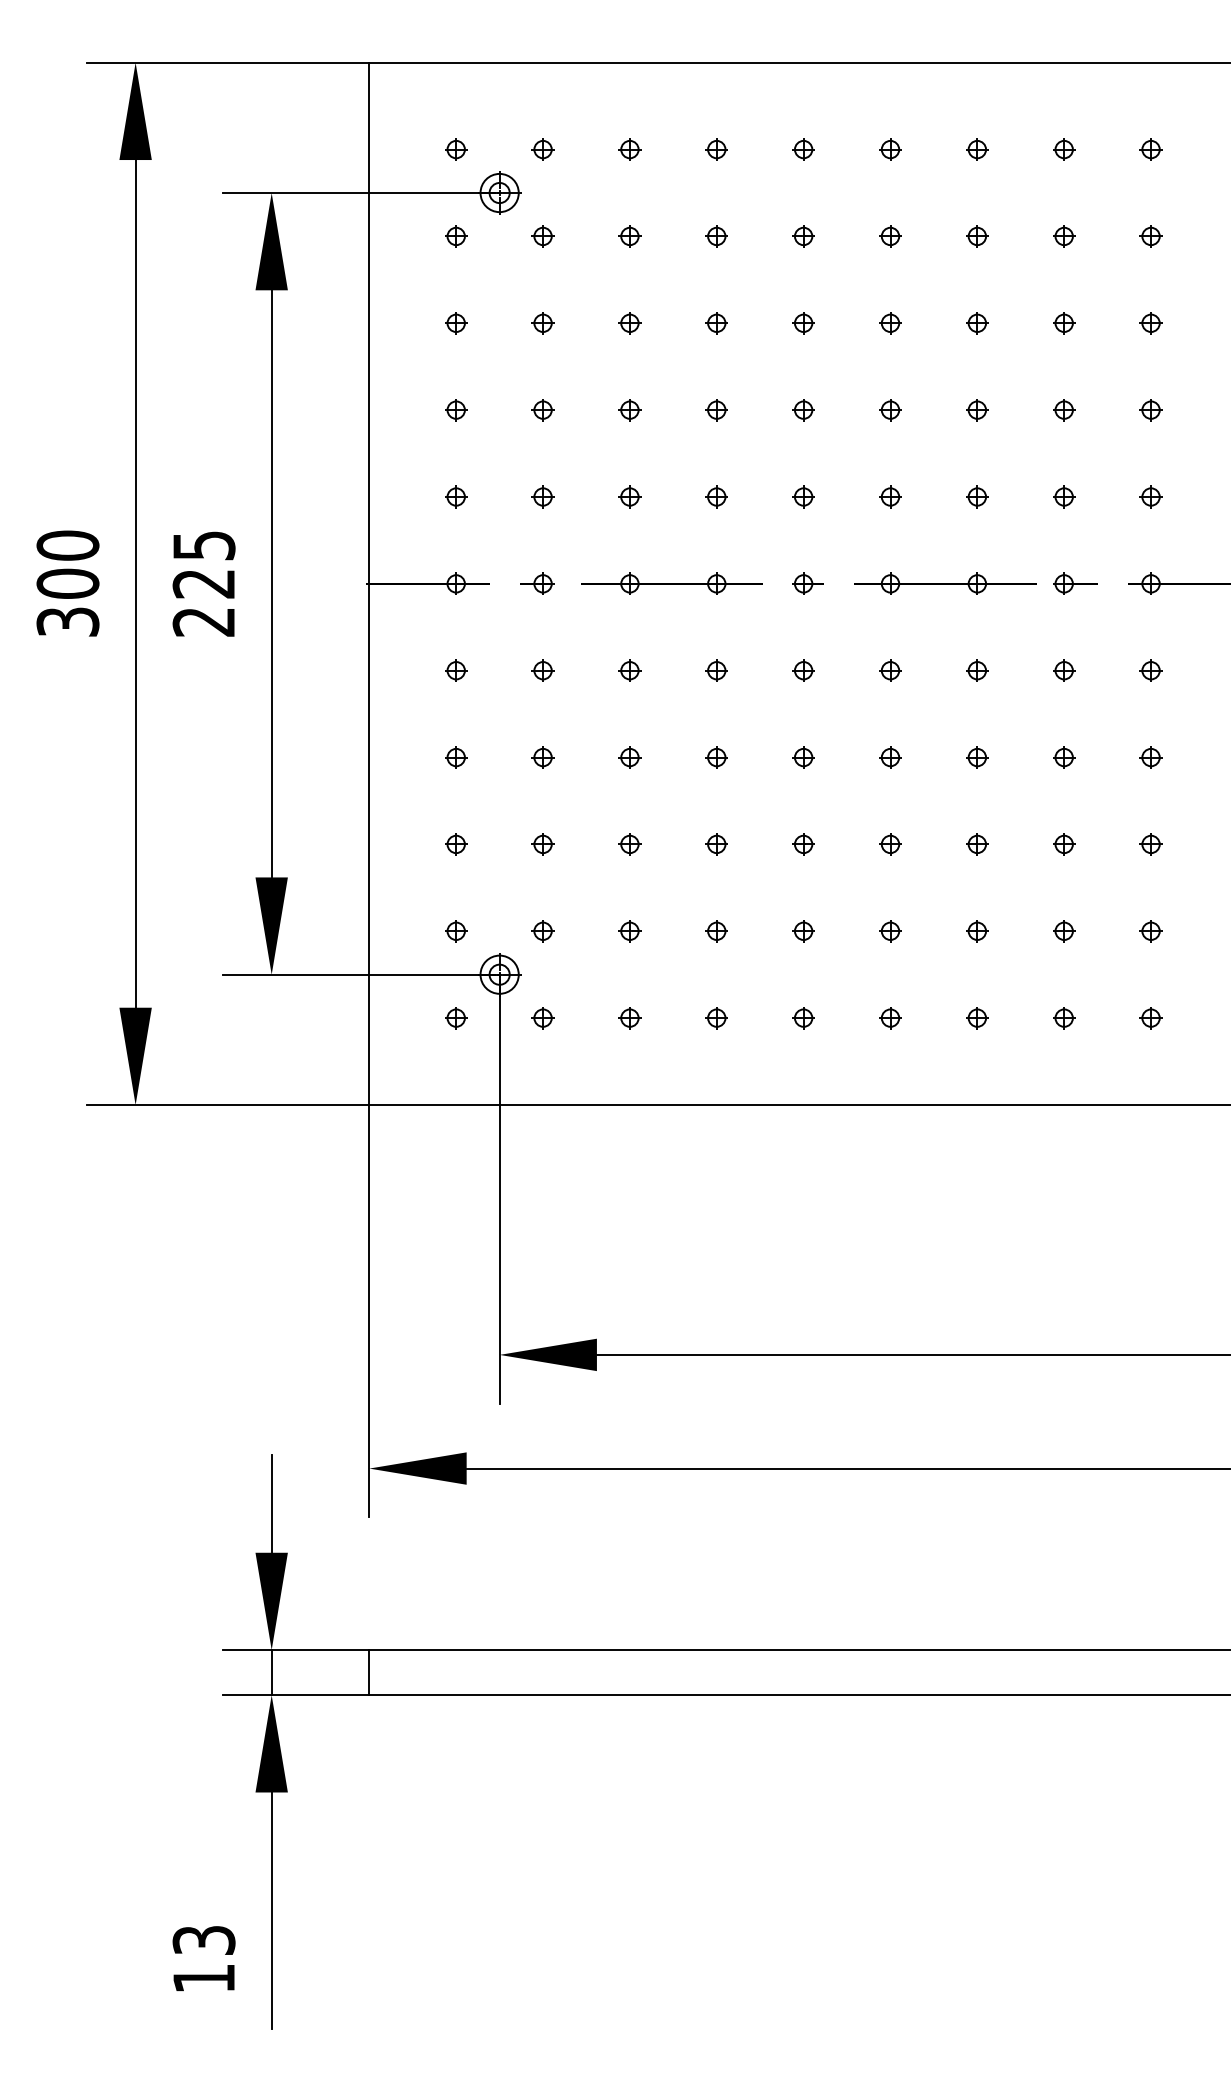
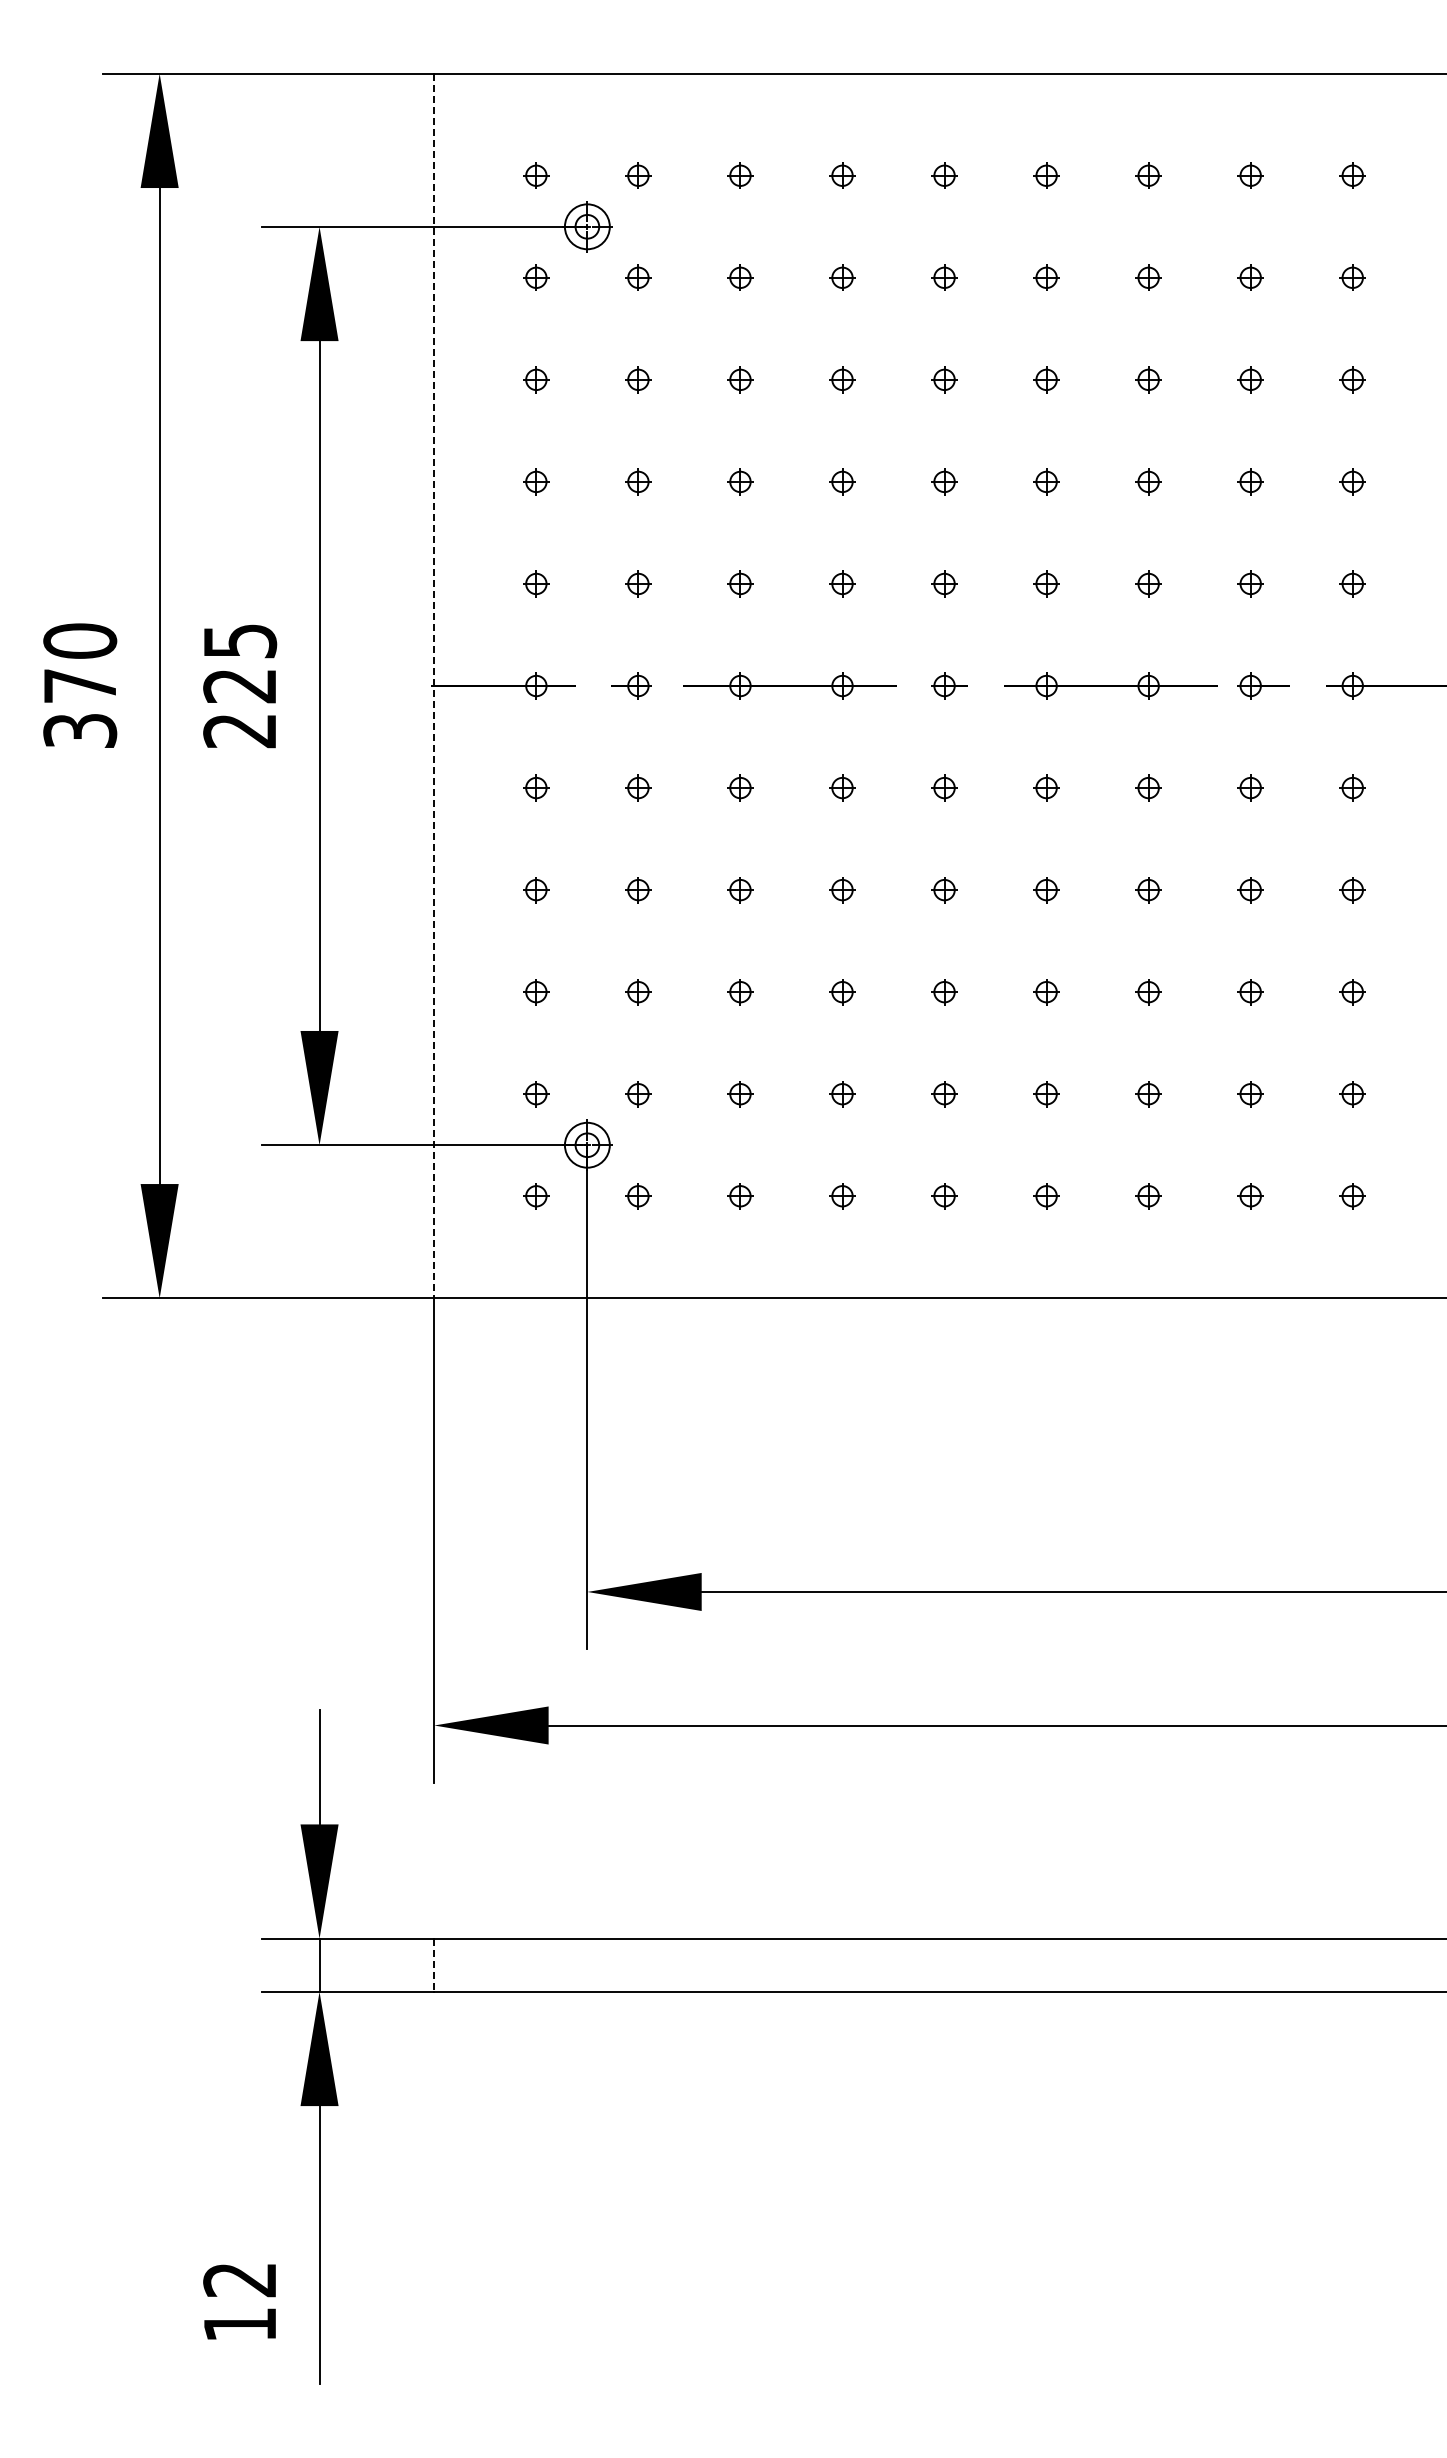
text: (68, 583) -> (80, 685), 300 -> 370
line: (369, 584) -> (434, 686), solid -> dashed
line: (369, 1672) -> (434, 1965), solid -> dashed
text: (204, 1940) -> (240, 2280), 13 -> 12

